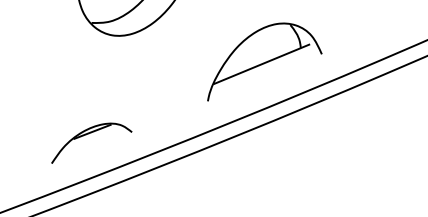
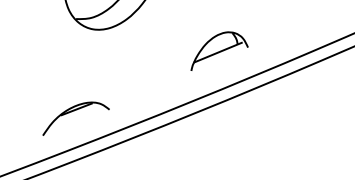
part: (264, 61) -> (219, 51), size x0.6

